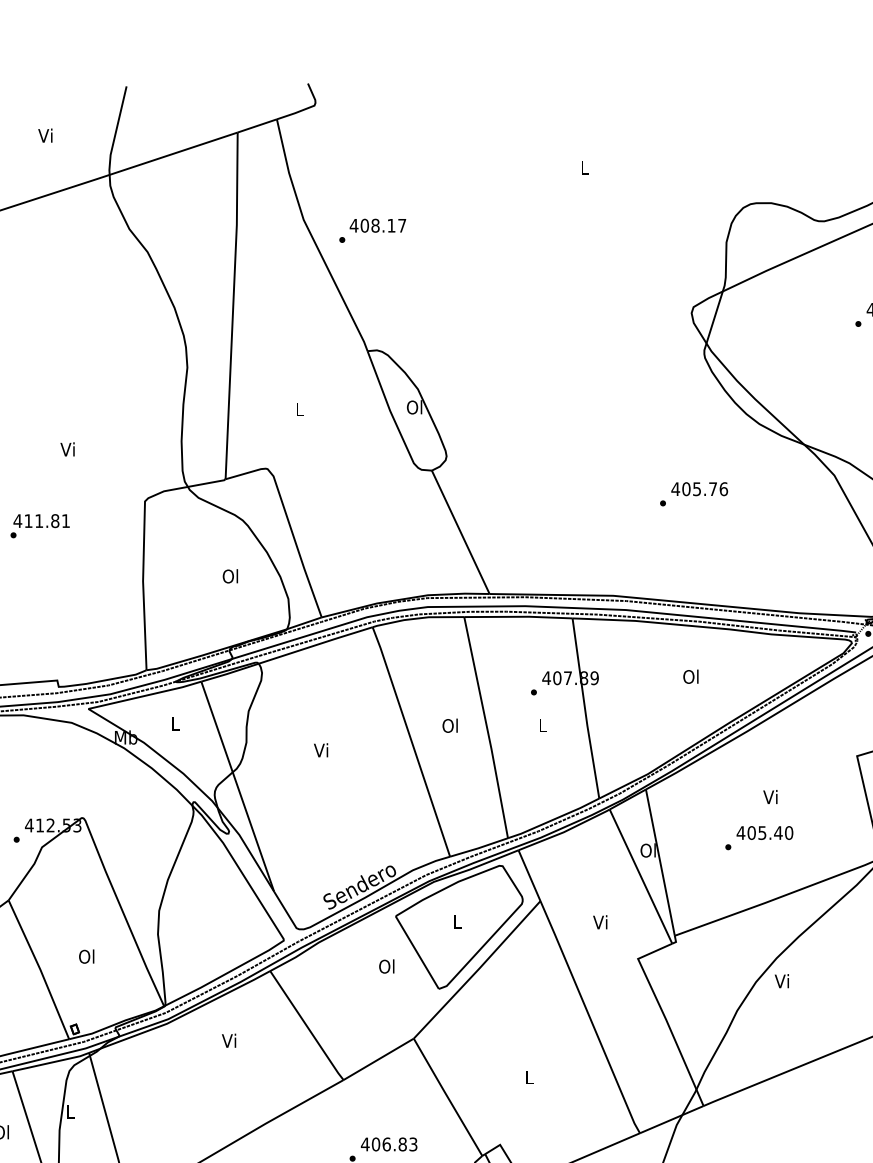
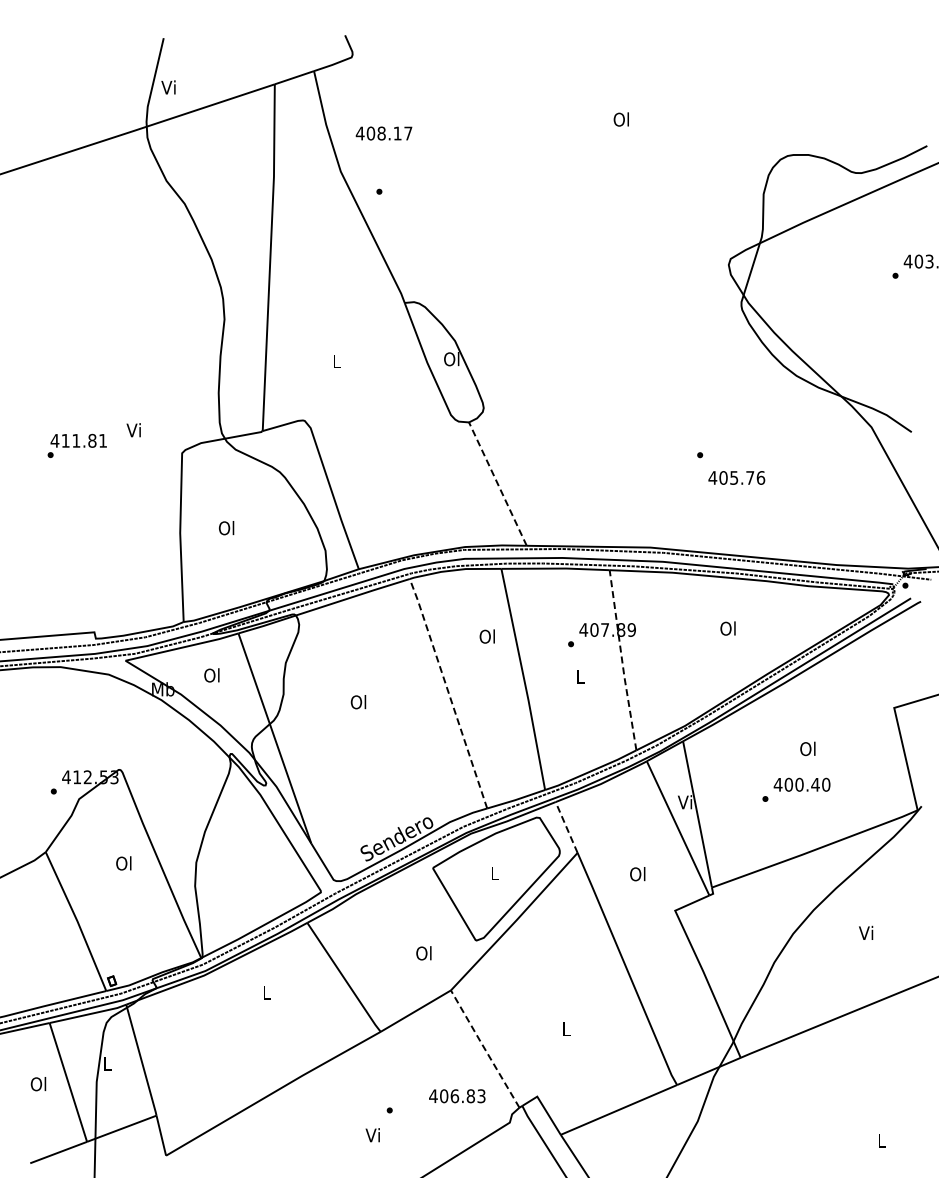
text: (45, 135) -> (168, 87), moved
text: (583, 167) -> (620, 119), L -> Ol
text: (377, 225) -> (383, 133), moved
text: (67, 449) -> (133, 430), moved
text: (699, 488) -> (736, 477), moved
text: (39, 525) -> (76, 445), moved
line: (460, 531) -> (497, 483), solid -> dashed
text: (230, 576) -> (226, 528), moved
line: (585, 708) -> (622, 660), solid -> dashed
text: (174, 723) -> (211, 675), L -> Ol
text: (449, 725) -> (486, 636), moved
line: (411, 740) -> (448, 692), solid -> dashed
text: (321, 750) -> (358, 702), Vi -> Ol
text: (770, 796) -> (807, 748), Vi -> Ol
text: (762, 832) -> (799, 784), 405.40 -> 400.40
text: (647, 850) -> (684, 802), Ol -> Vi
line: (529, 875) -> (566, 827), solid -> dashed
text: (600, 922) -> (637, 874), Vi -> Ol
text: (86, 956) -> (123, 863), moved
text: (386, 966) -> (423, 953), moved
text: (782, 980) -> (866, 932), moved
text: (229, 1040) -> (266, 992), Vi -> L
line: (447, 1096) -> (484, 1048), solid -> dashed
text: (389, 1144) -> (457, 1096), moved

